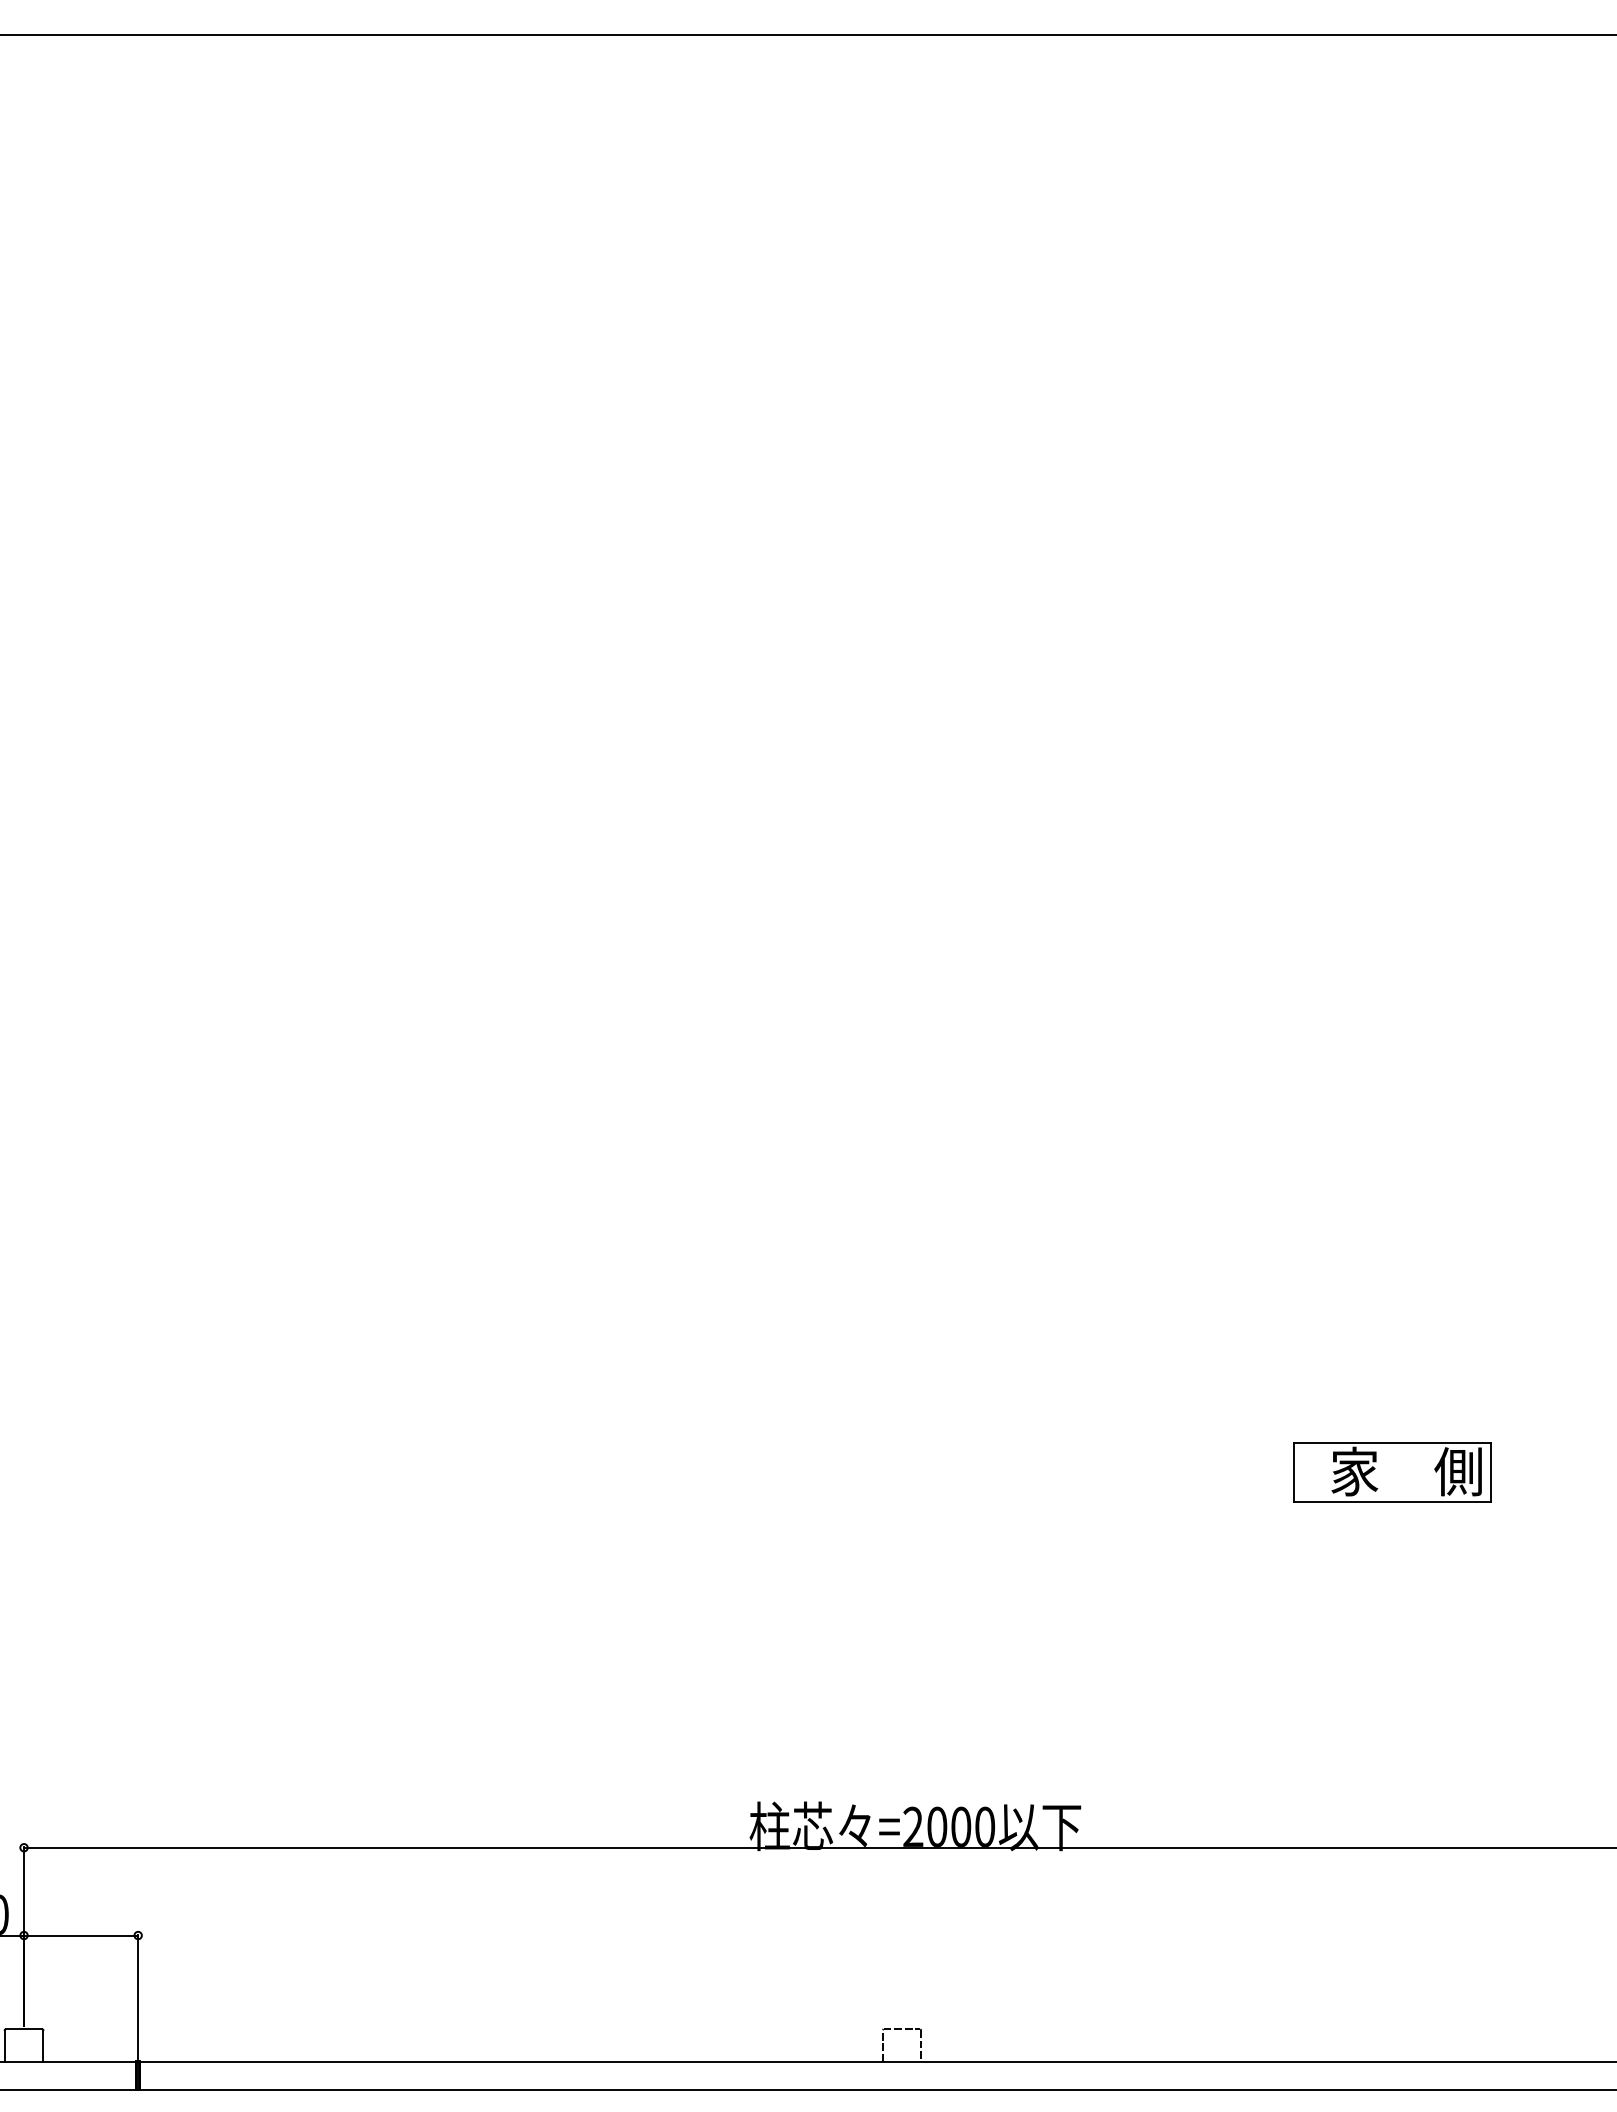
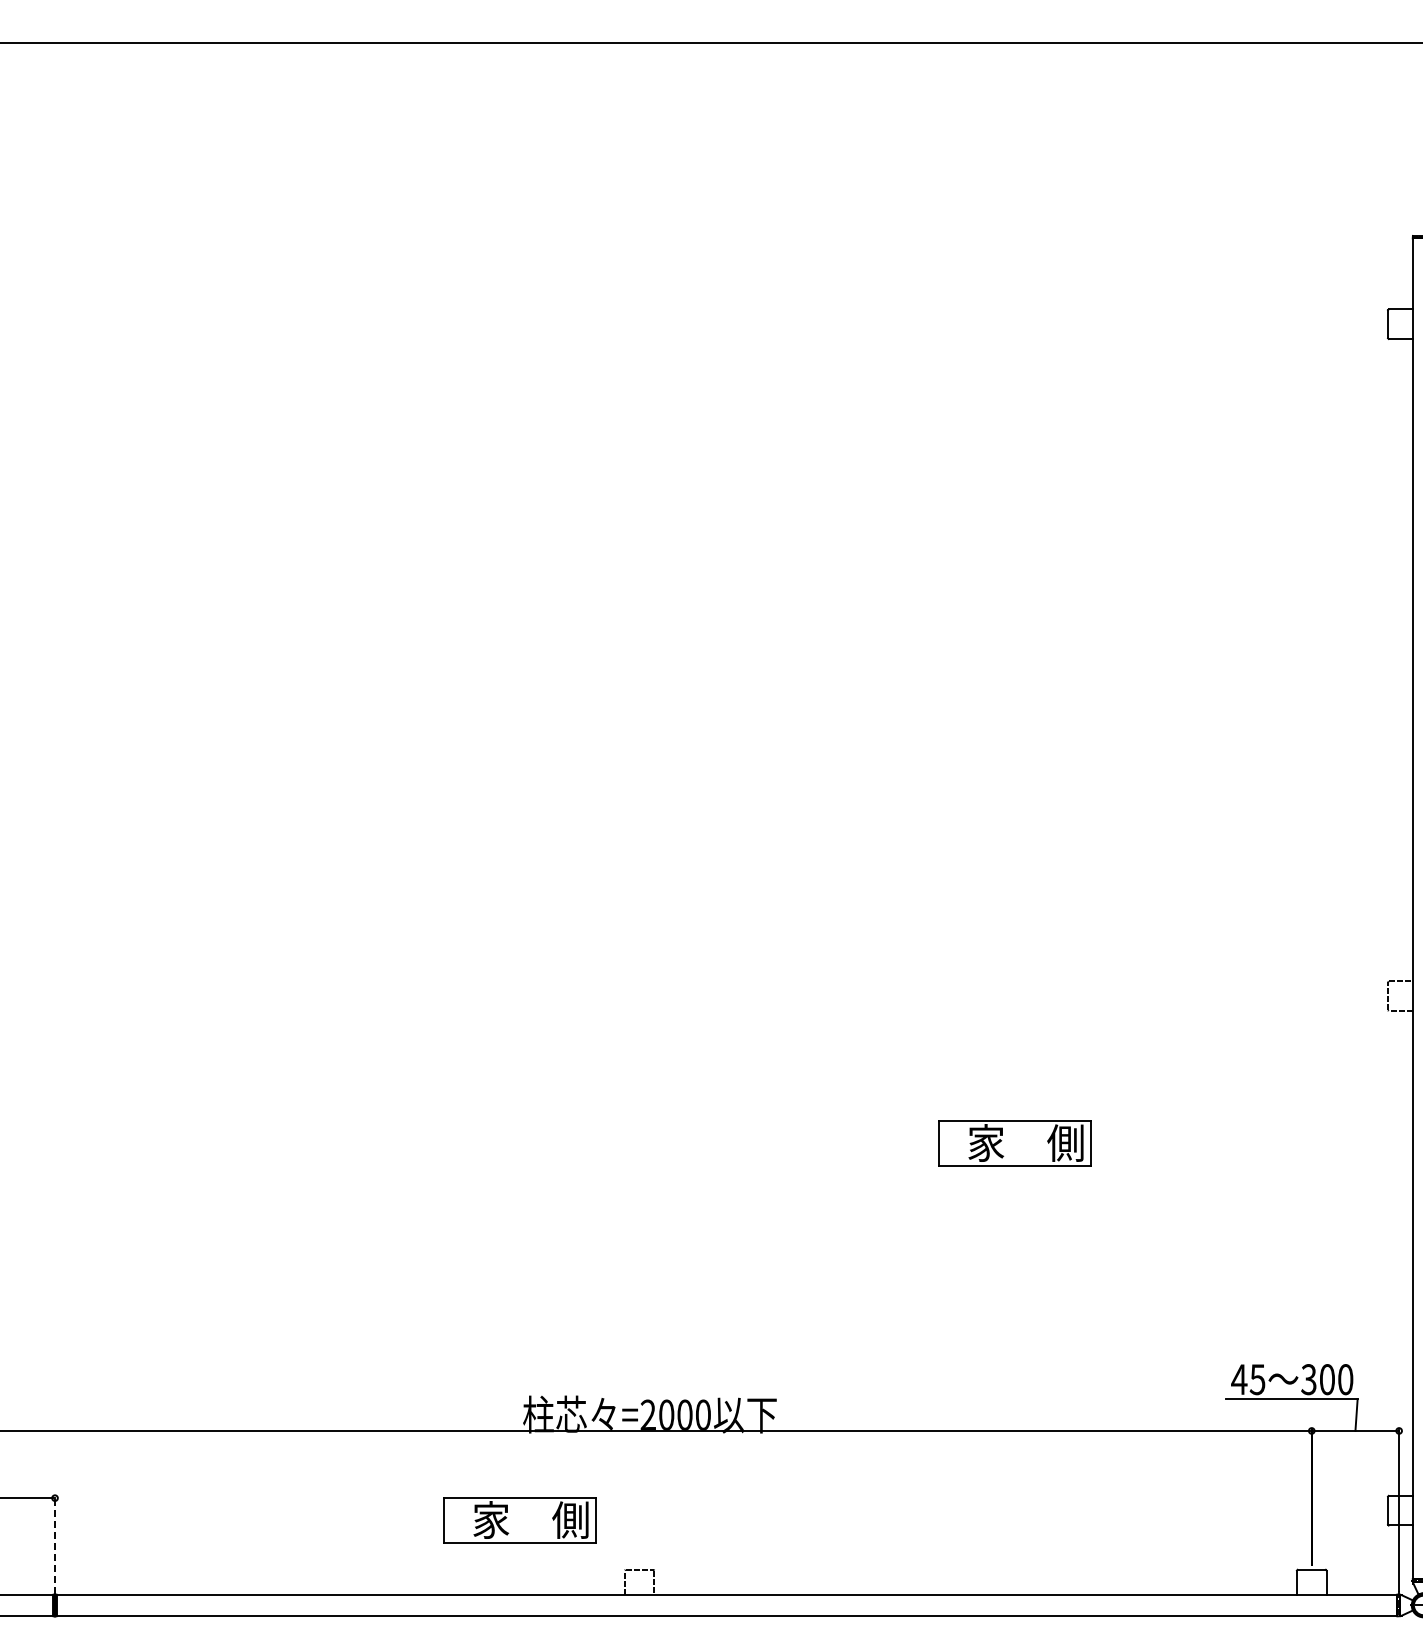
part: (744, 1964) -> (519, 1520), added
line: (138, 1997) -> (55, 1545), solid -> dashed

